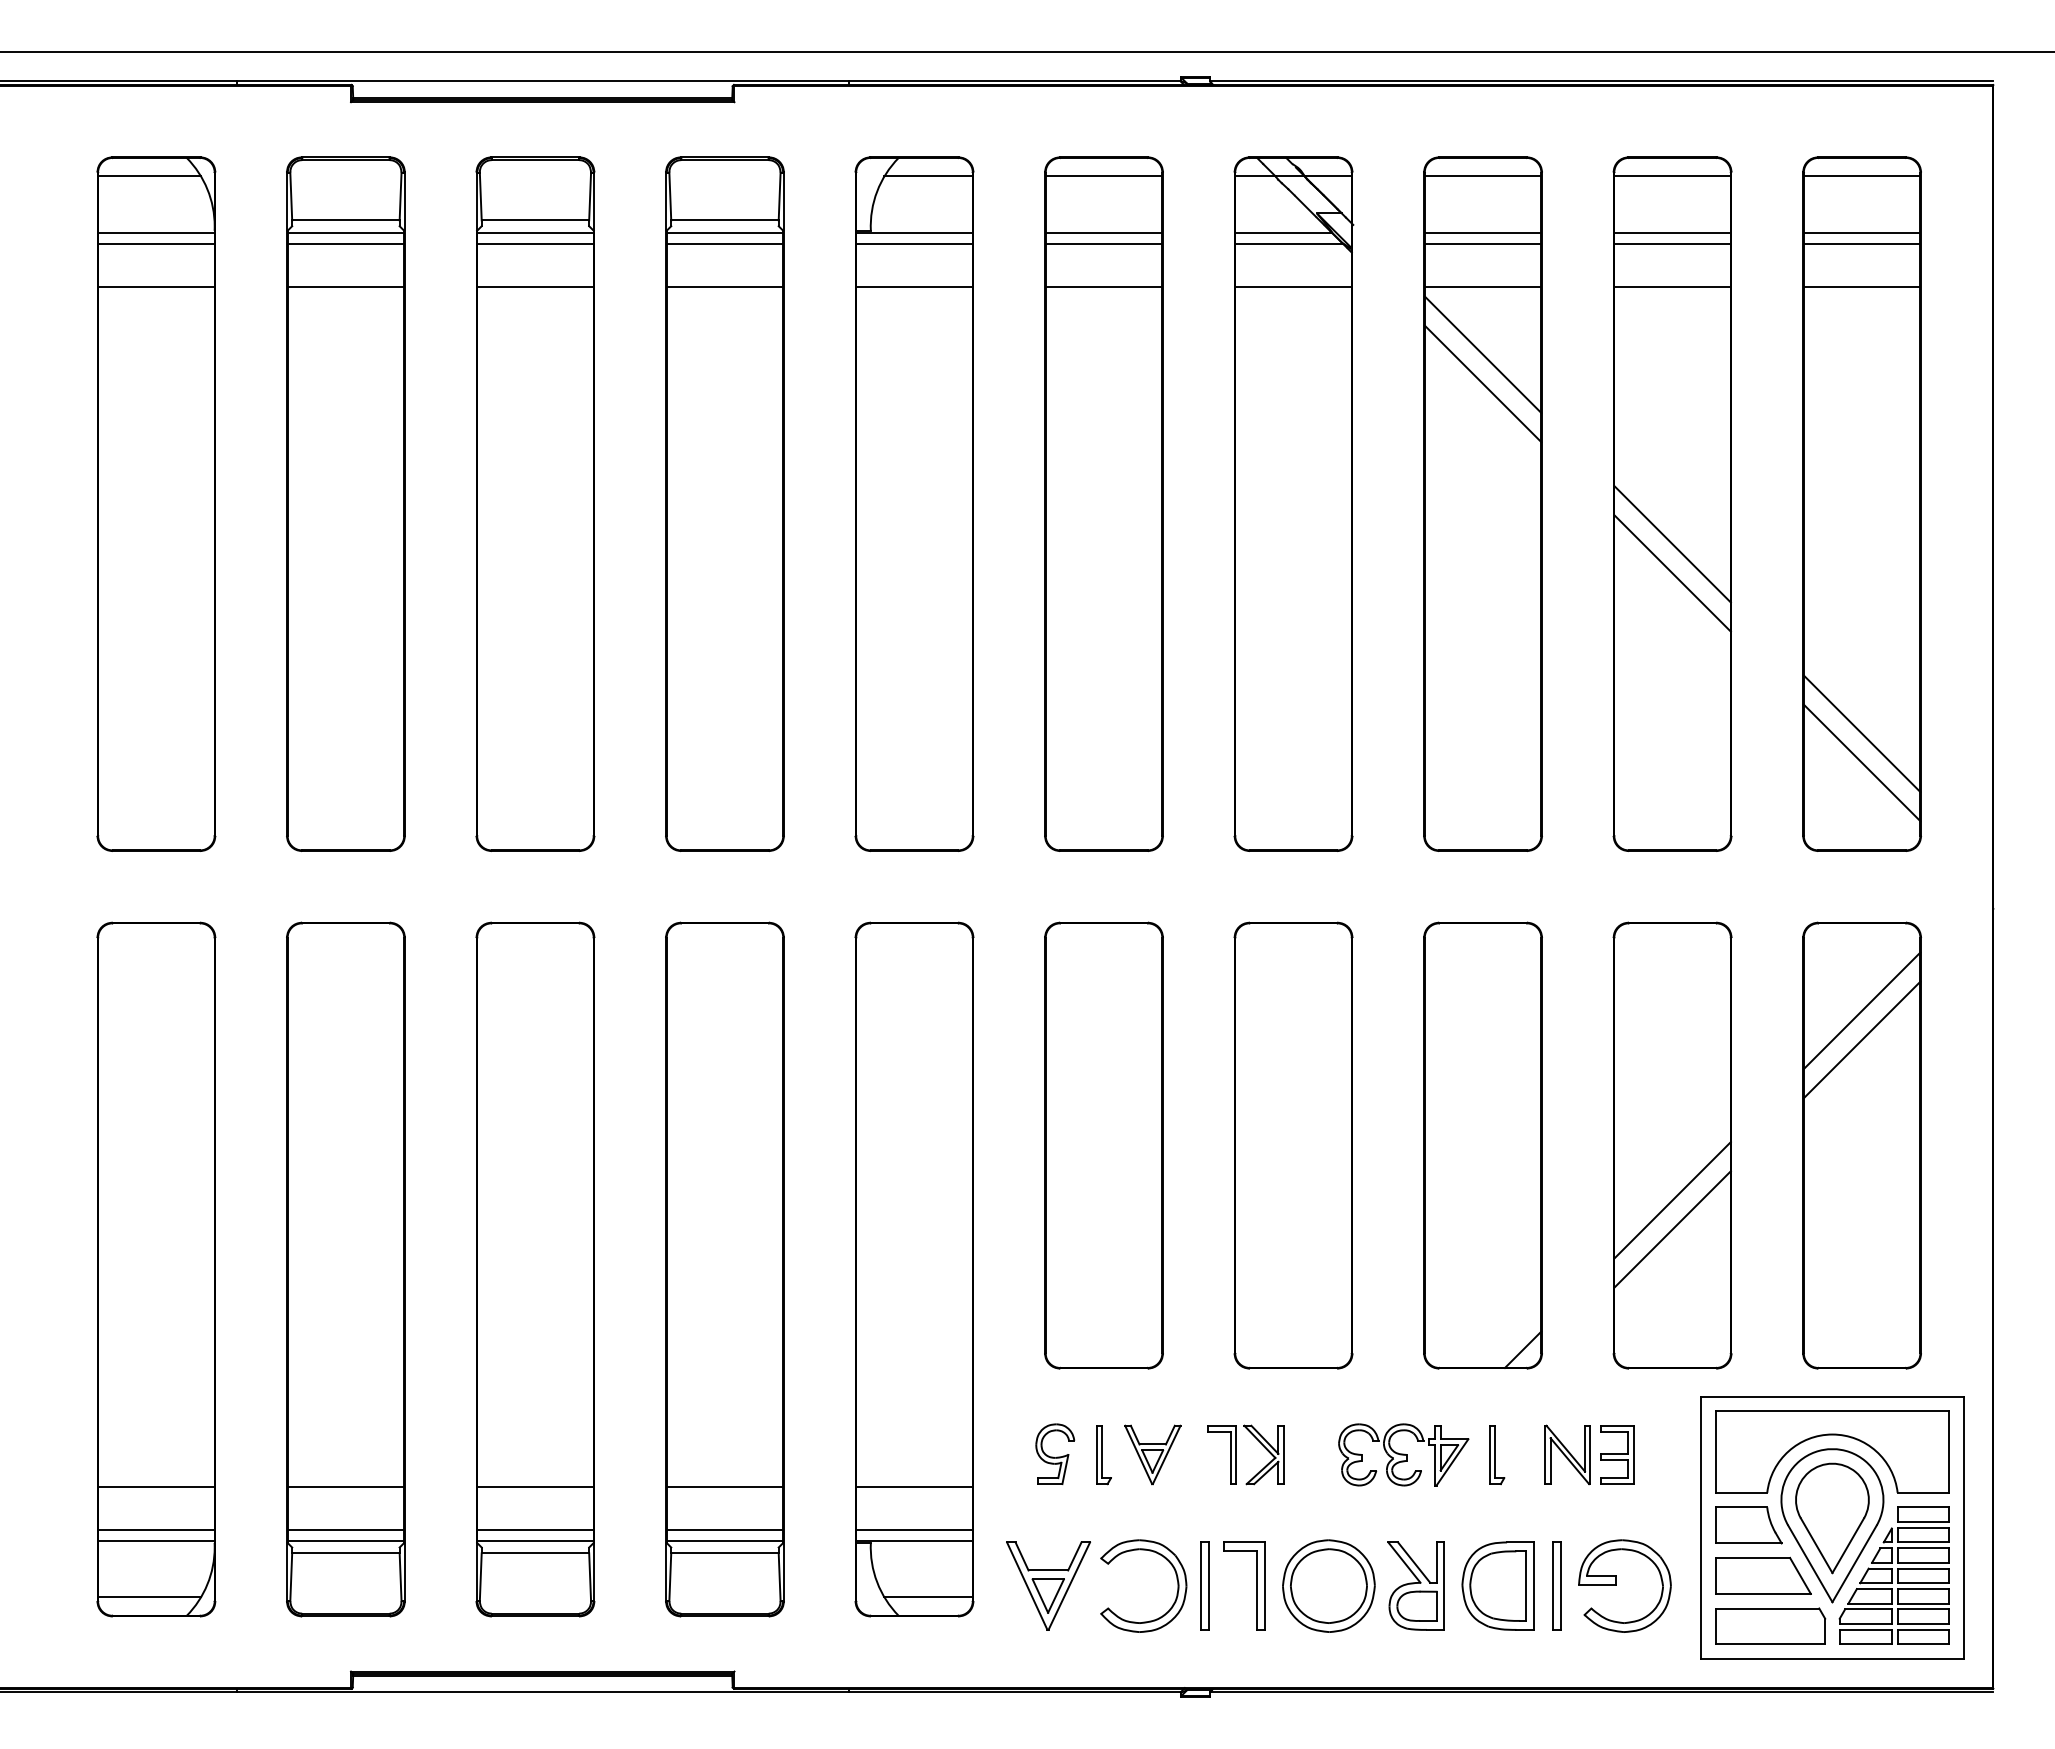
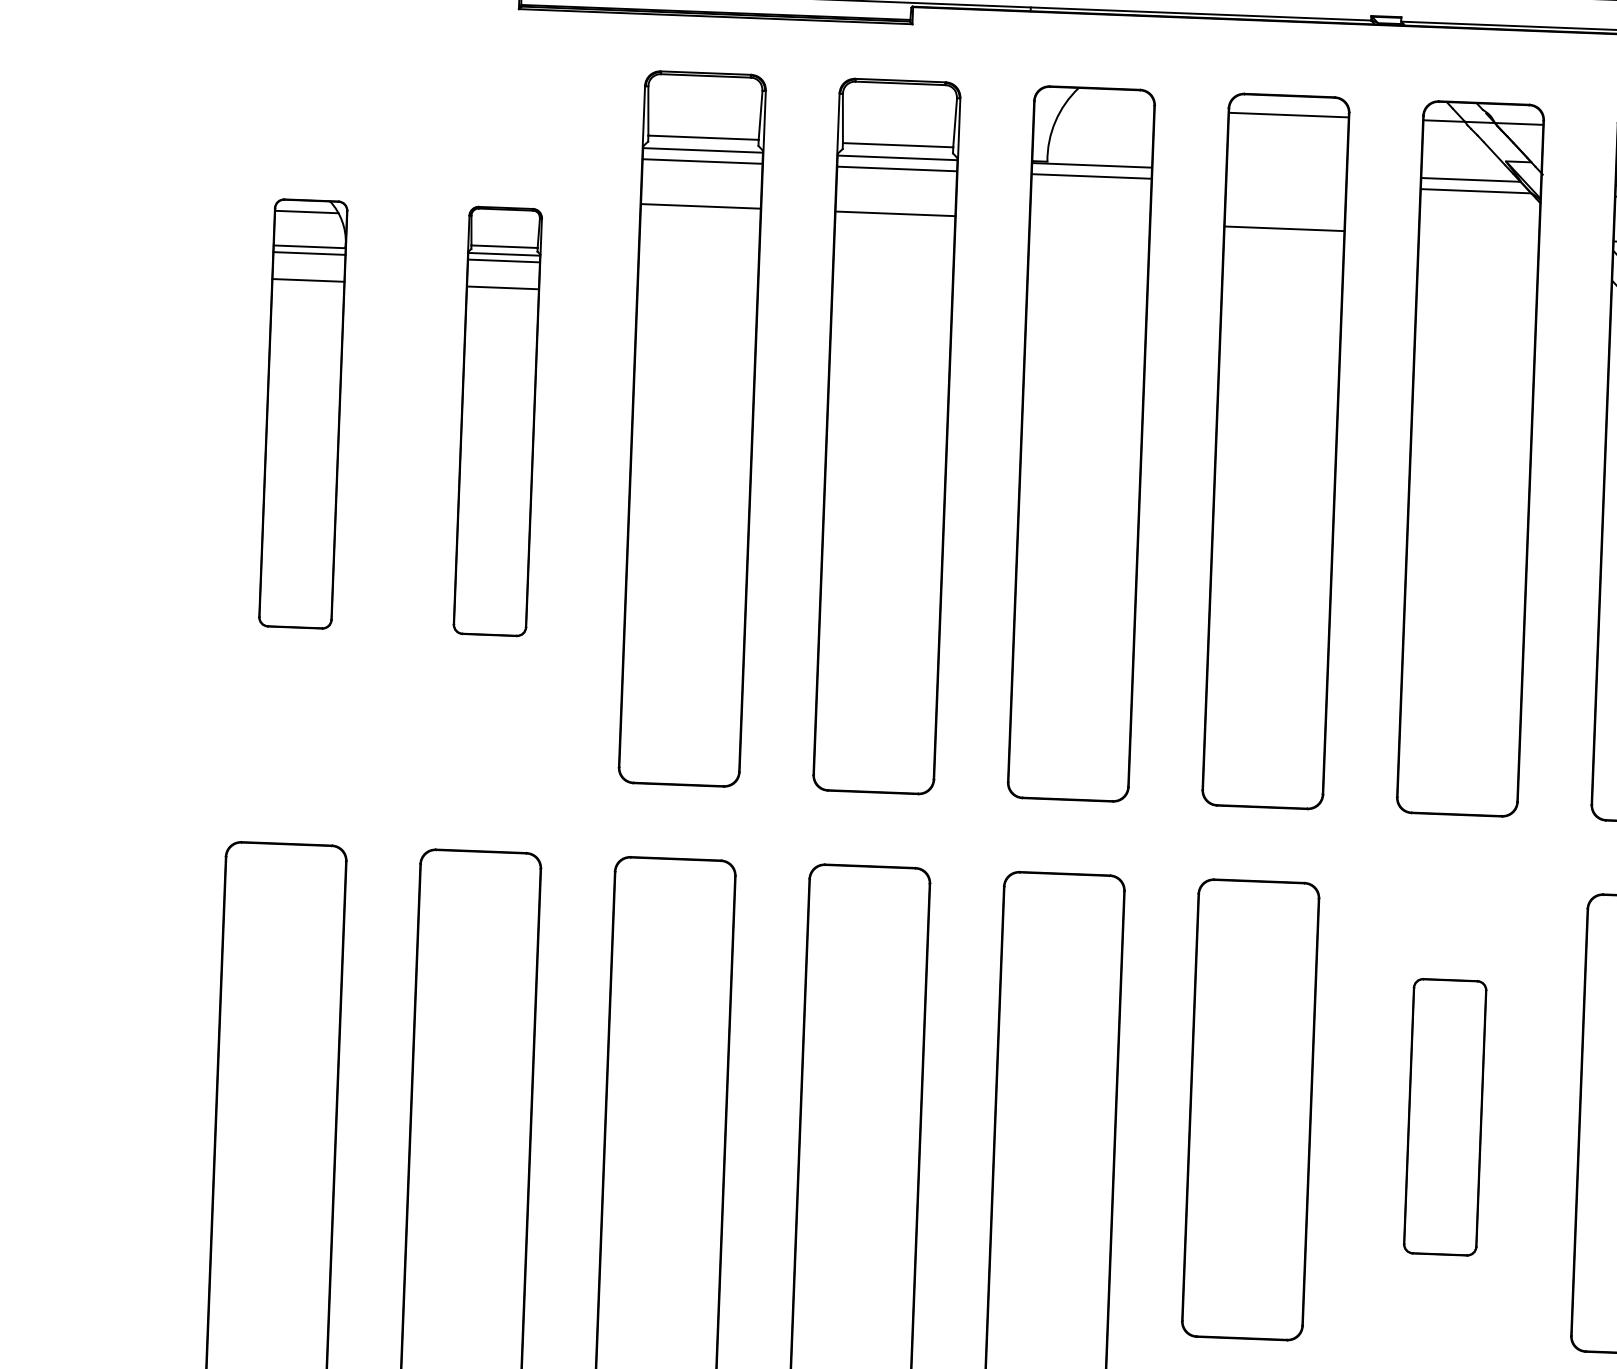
line: (928, 176) -> (1108, 108), removed
line: (1103, 232) -> (1286, 172), removed
line: (1103, 243) -> (1285, 183), removed
line: (914, 287) -> (1089, 221), removed
line: (1293, 287) -> (1478, 236), removed
part: (156, 503) -> (303, 413), size x0.6
part: (345, 503) -> (497, 420), size x0.6
part: (1293, 1145) -> (1445, 1117), size x0.6

